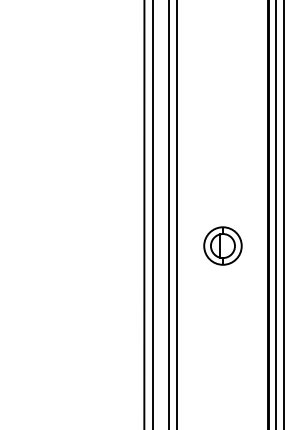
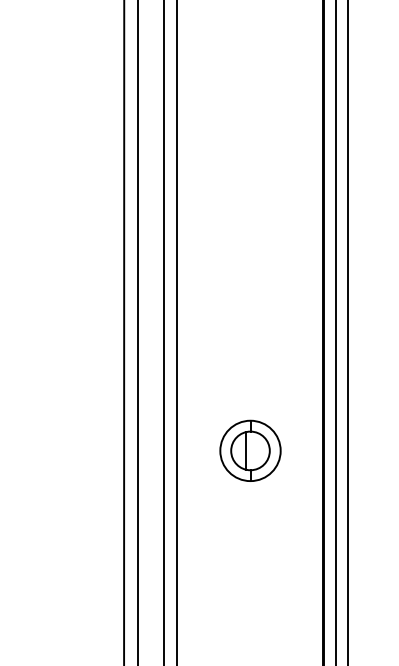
part: (222, 245) -> (249, 450), moved

